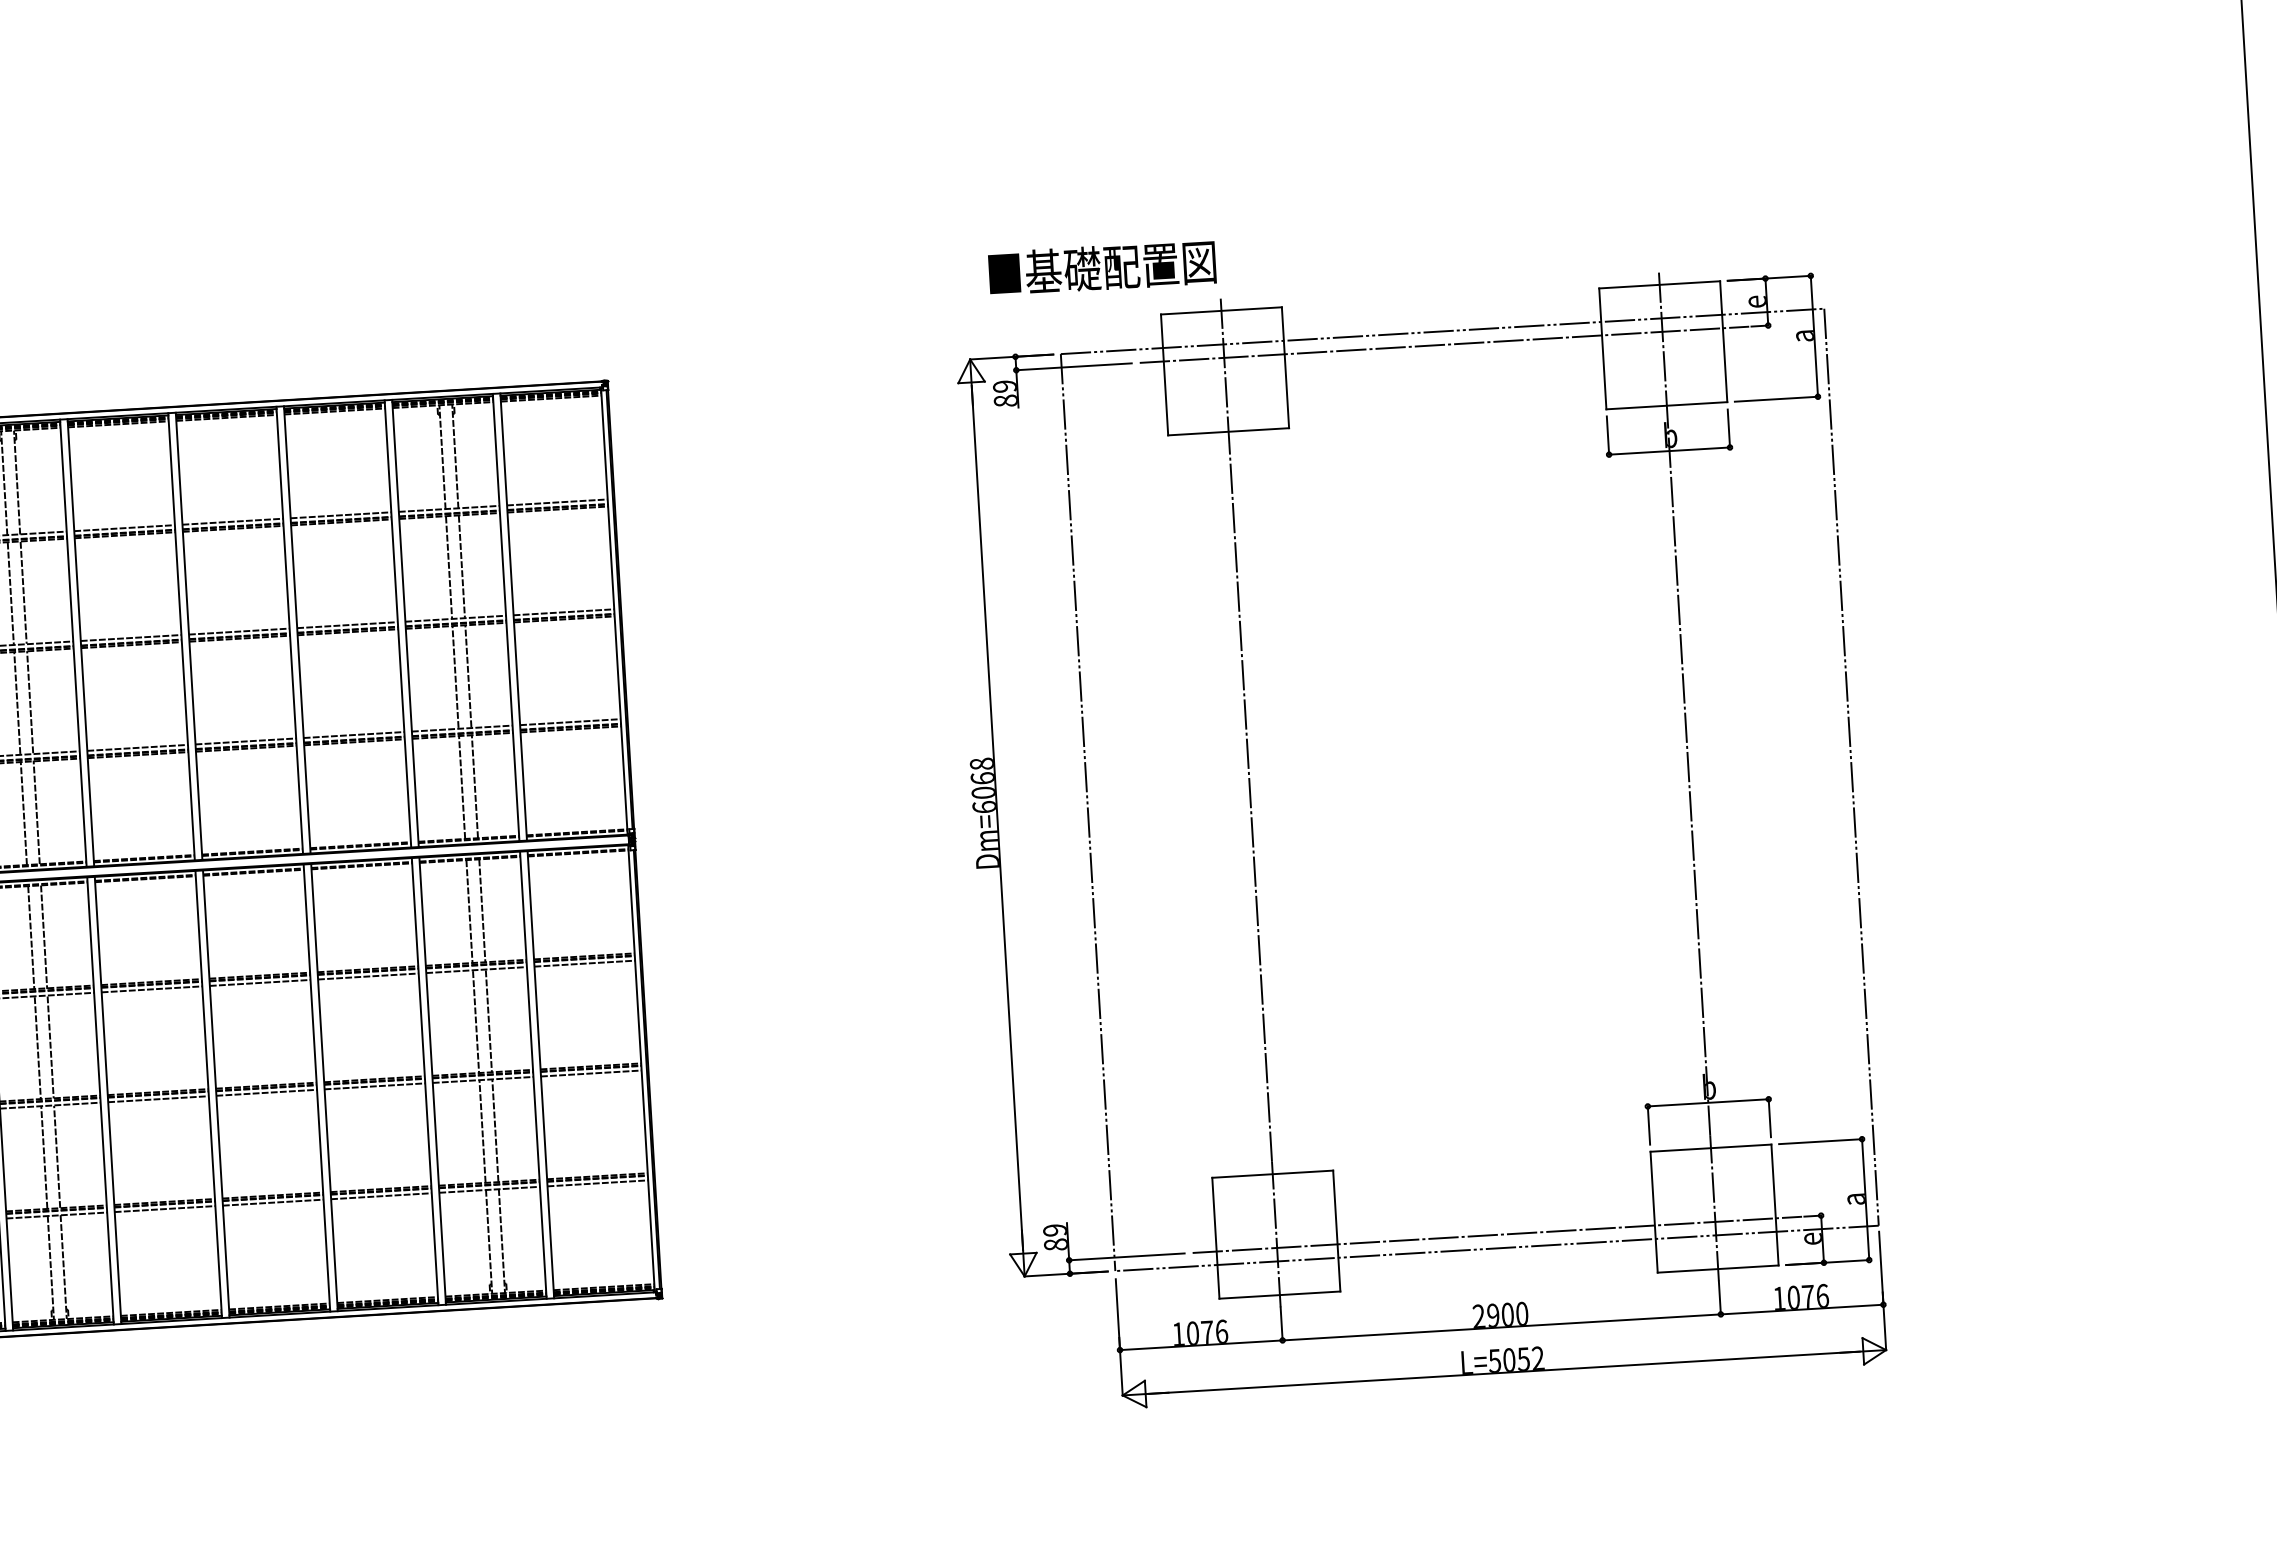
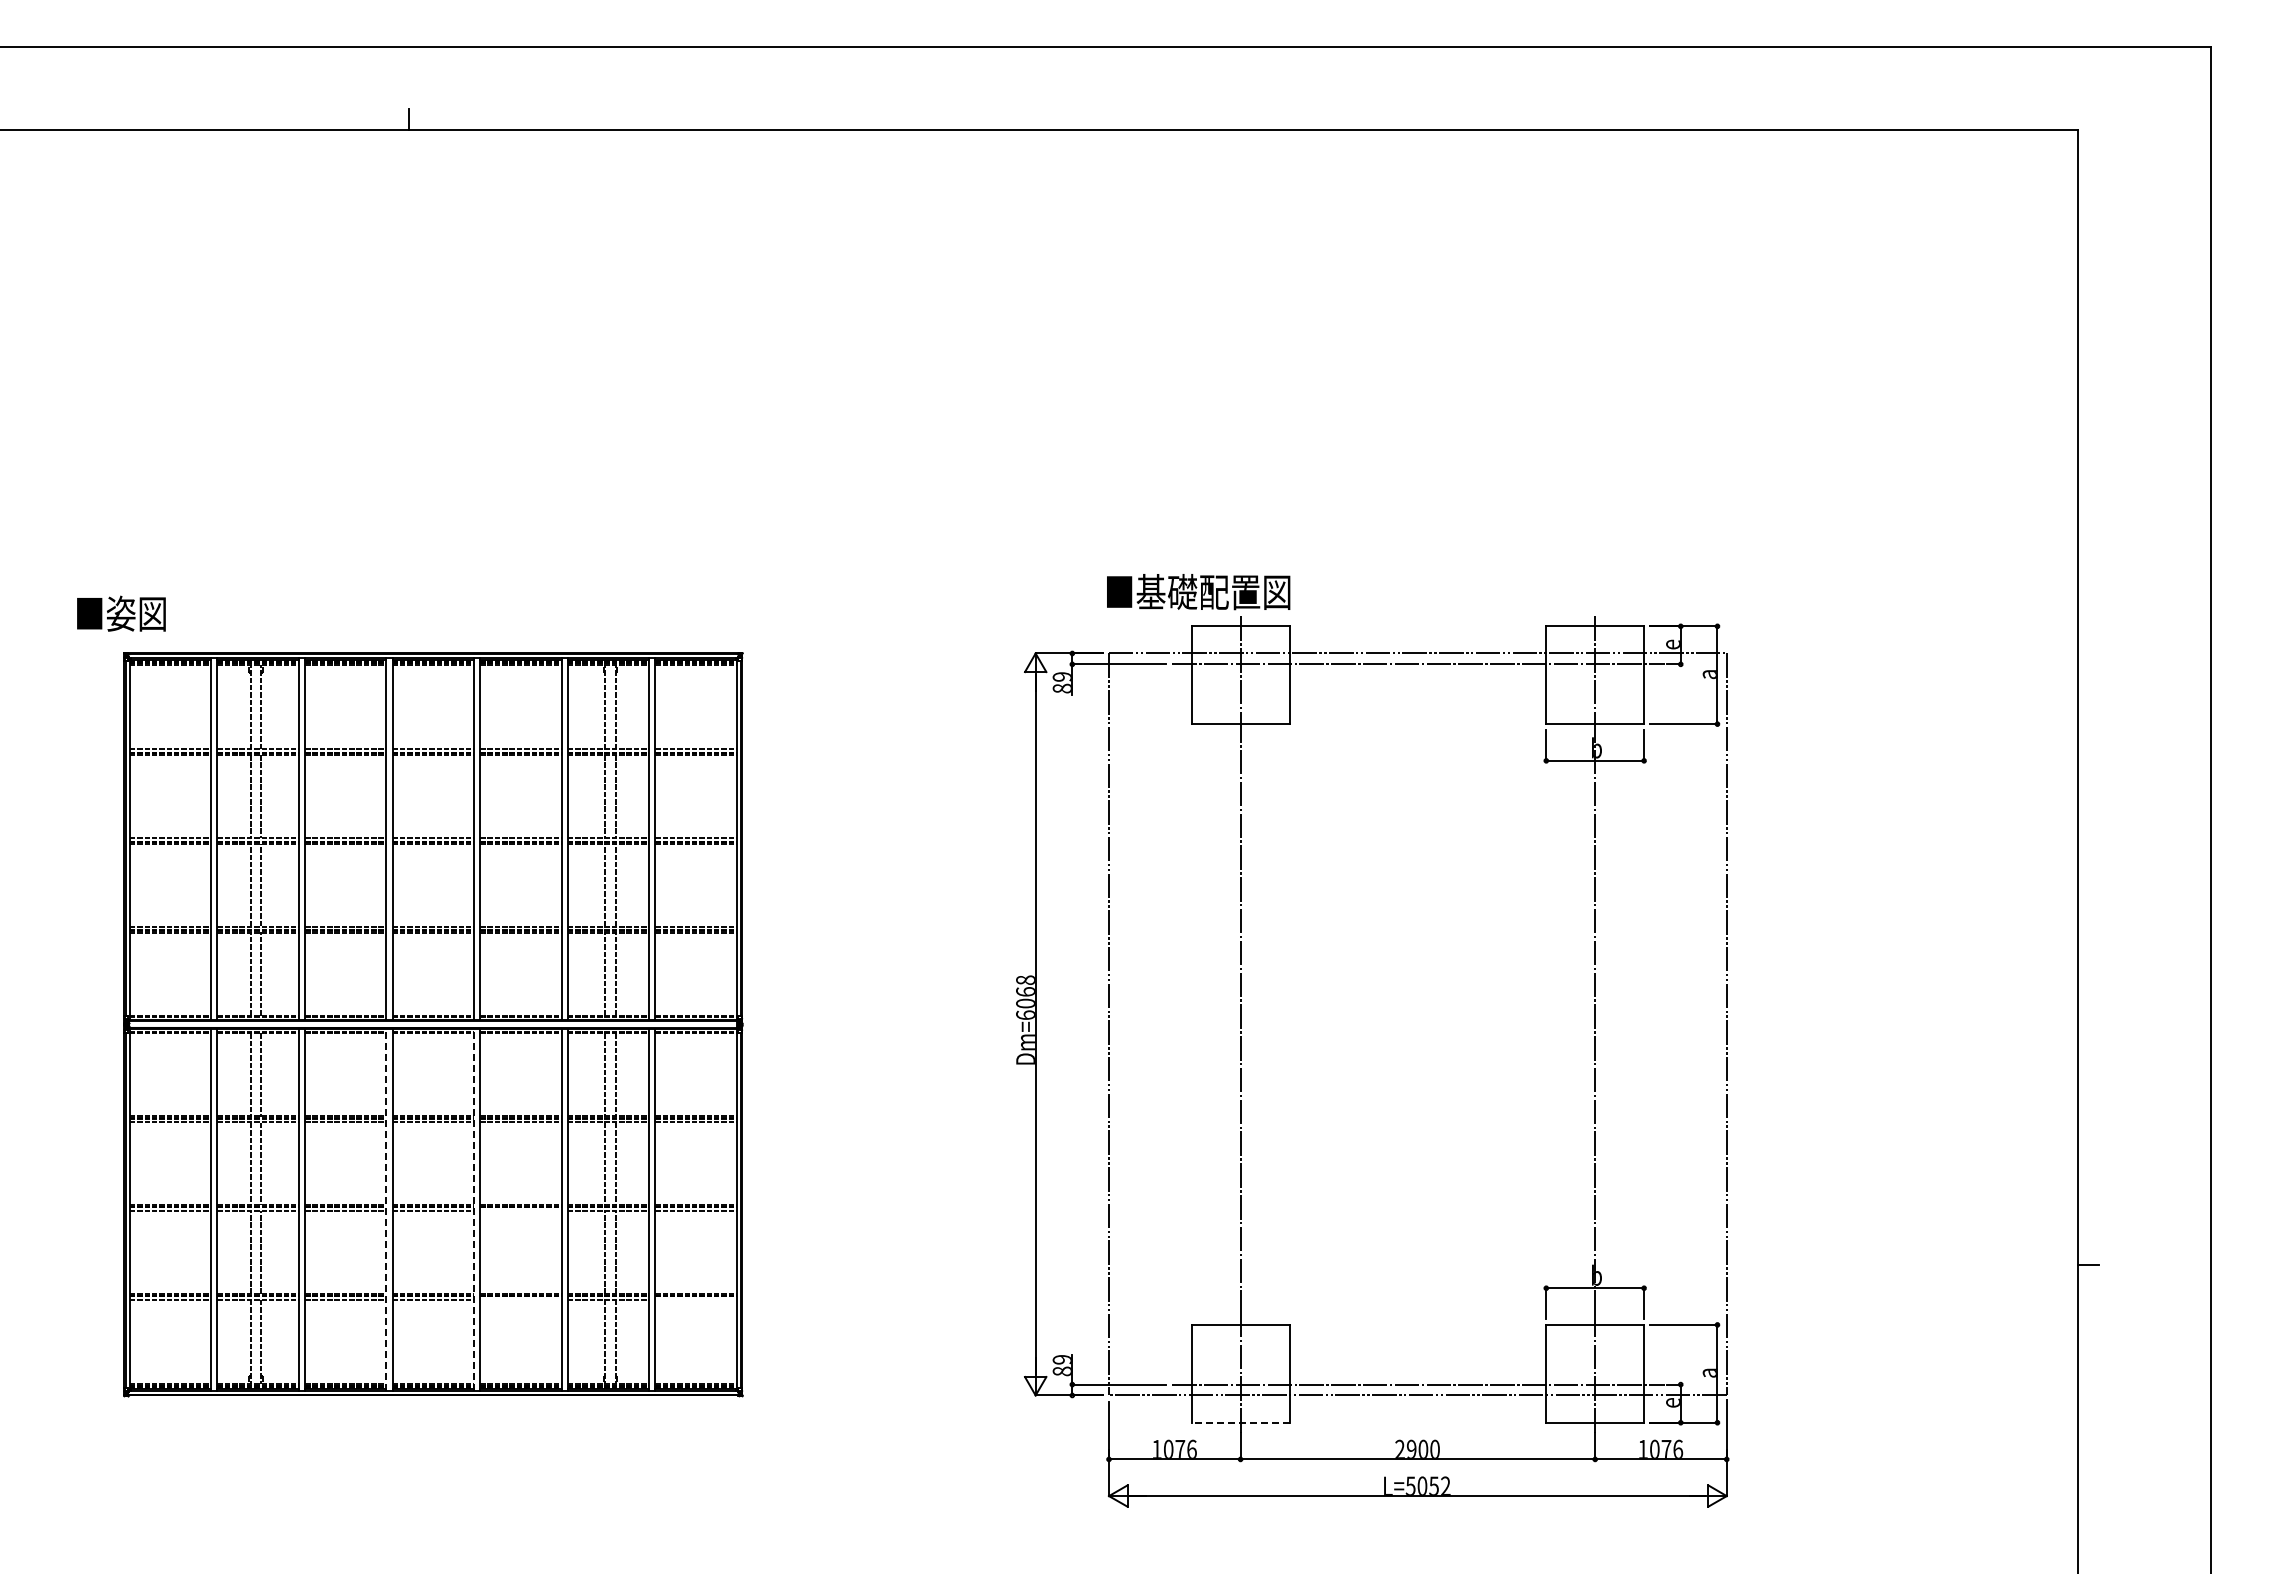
text: (1102, 268) -> (1198, 592), moved
line: (374, 1086) -> (520, 1211), removed
line: (317, 1087) -> (474, 1209), solid -> dashed
line: (208, 1094) -> (386, 1209), solid -> dashed
line: (597, 1182) -> (695, 1299), removed
line: (380, 1195) -> (520, 1299), removed
line: (1279, 1294) -> (1240, 1422), solid -> dashed

